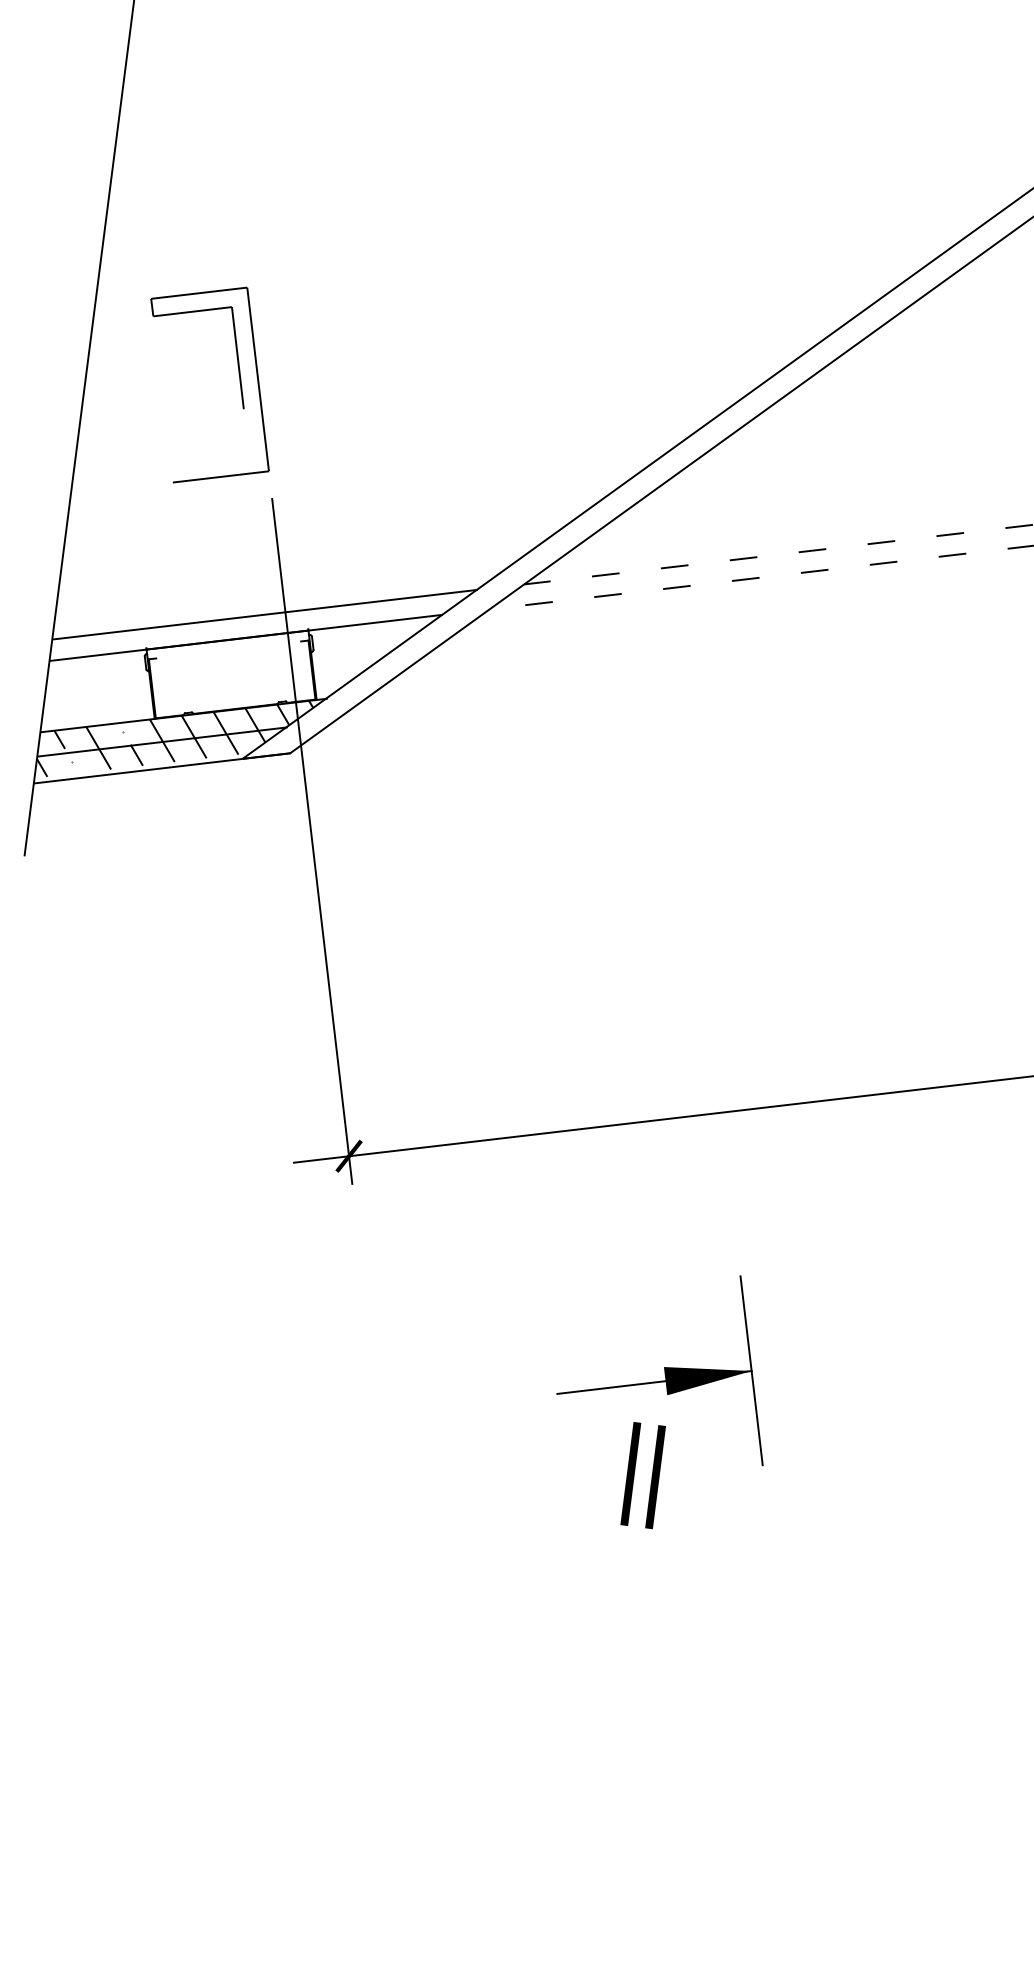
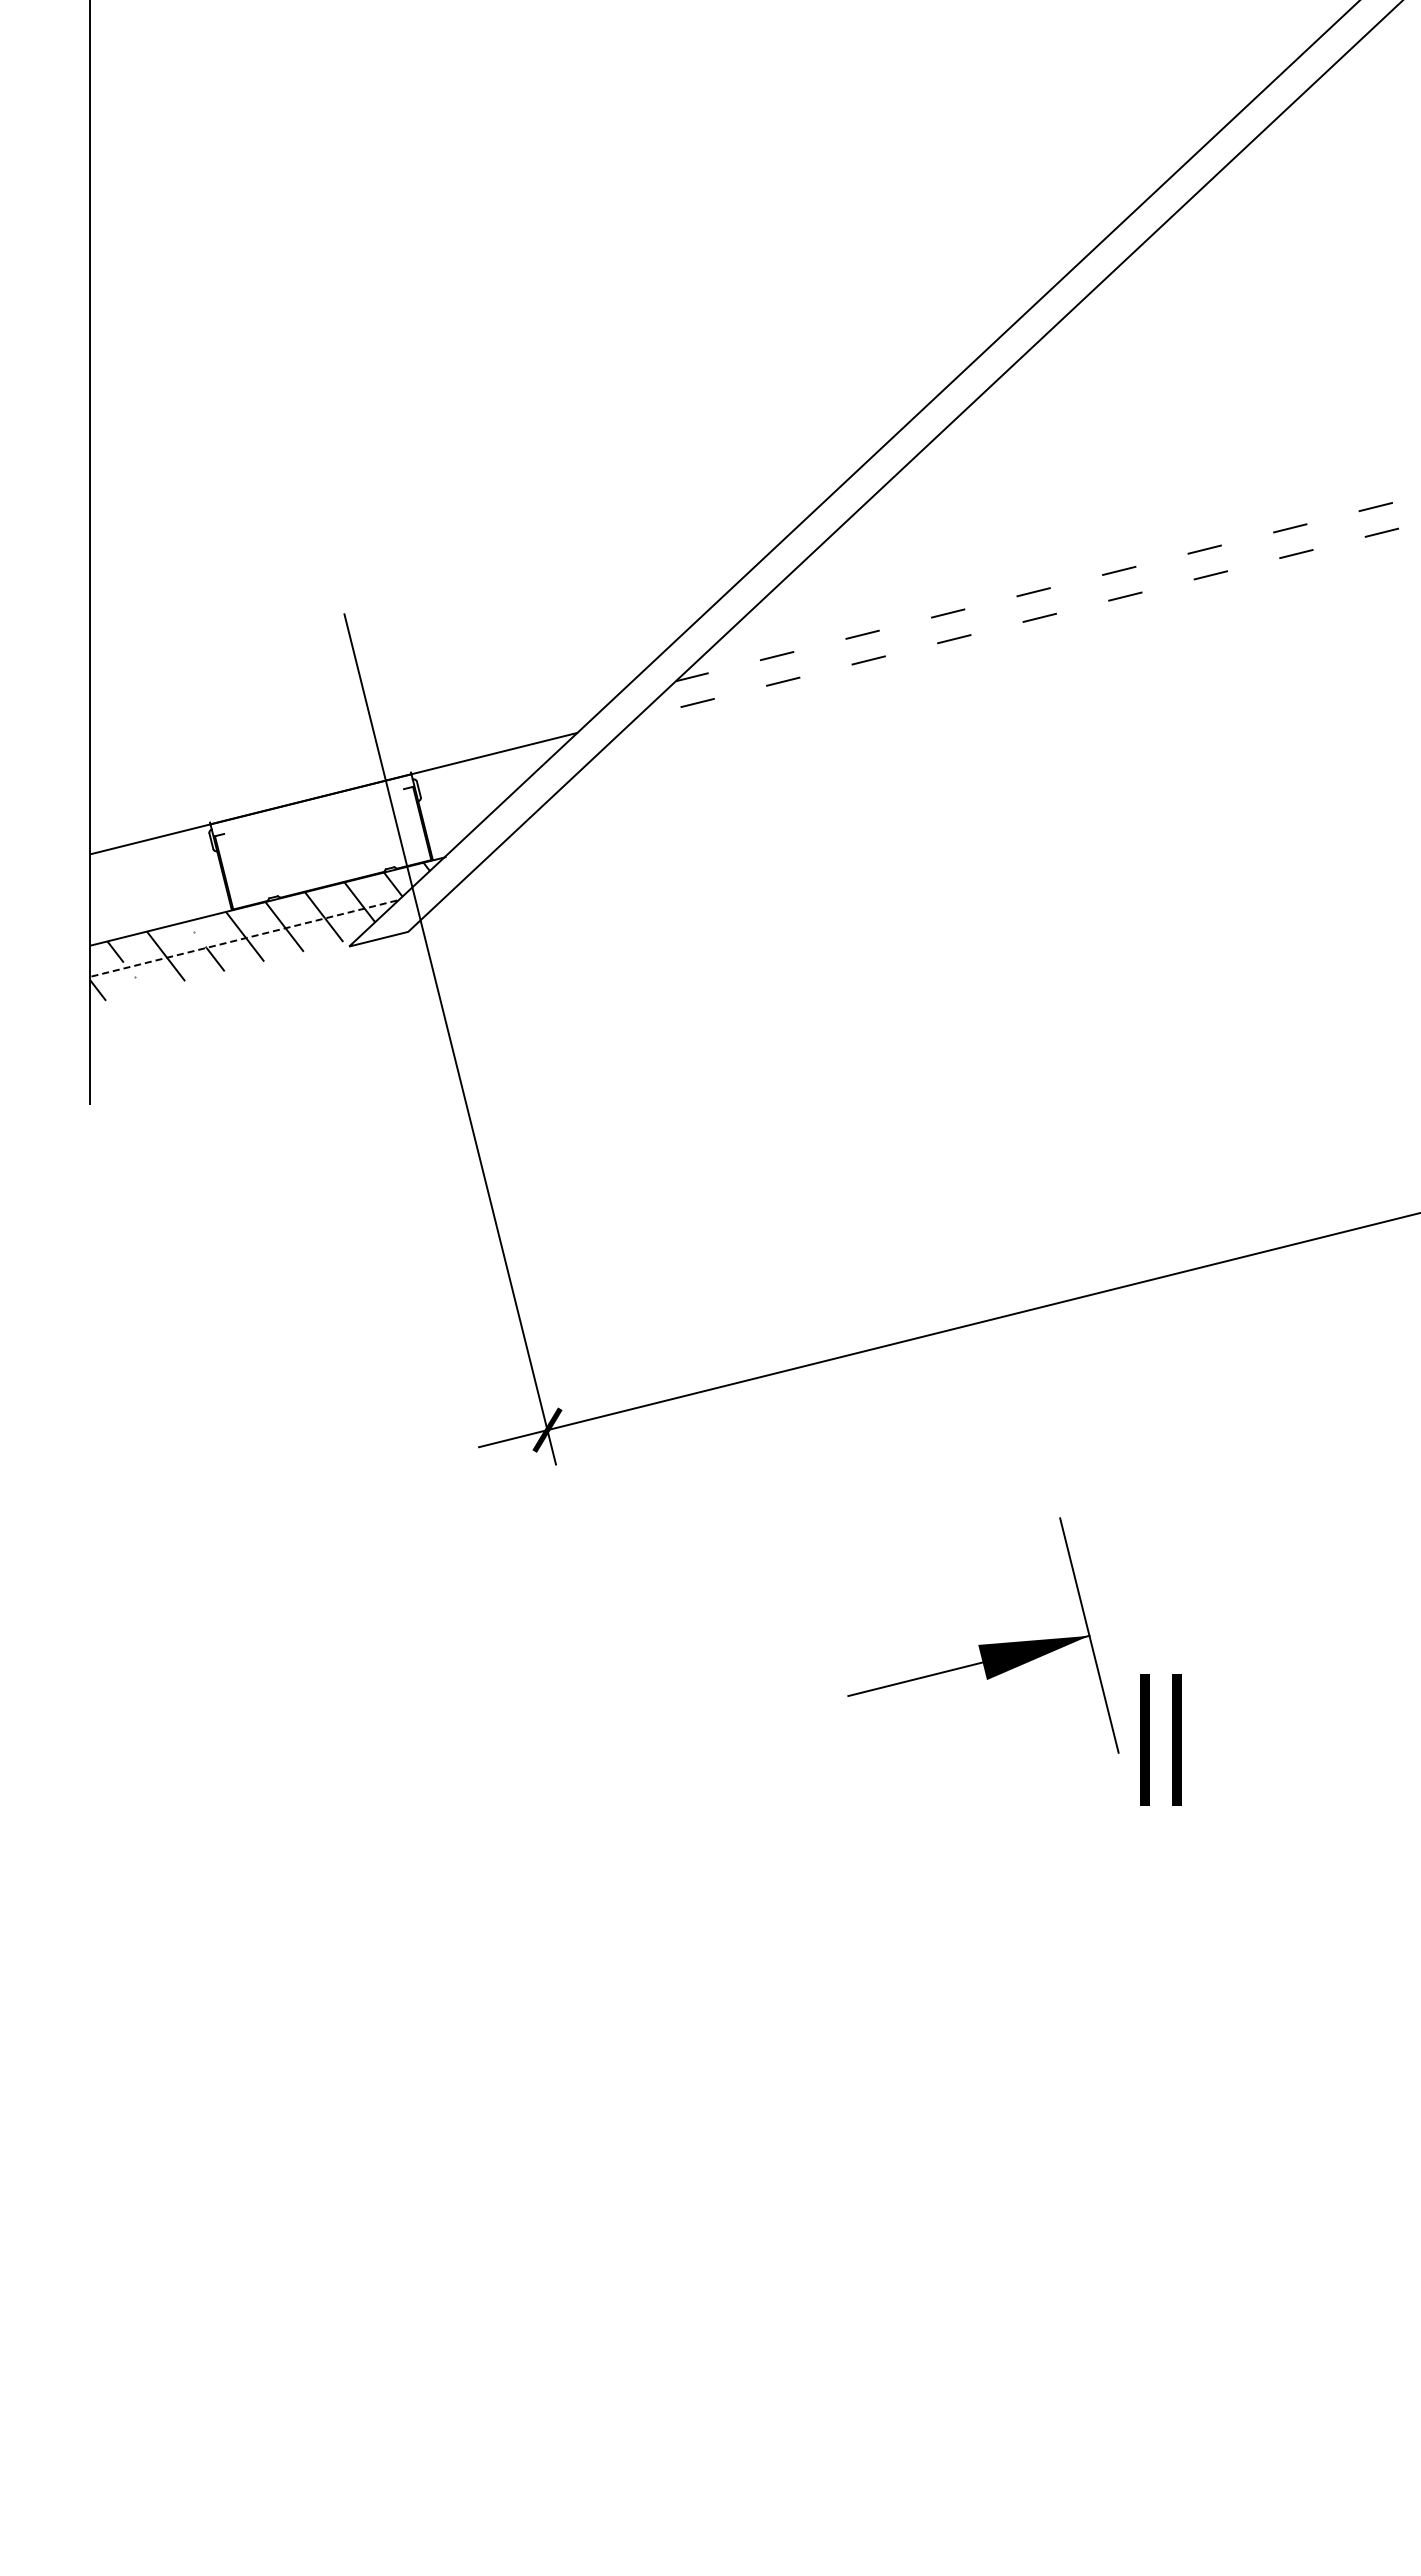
part: (239, 381) -> (284, 471), removed
line: (265, 614) -> (354, 760), removed
line: (162, 742) -> (245, 938), solid -> dashed
line: (162, 767) -> (249, 970), removed
text: (643, 1475) -> (1160, 1739), moved

